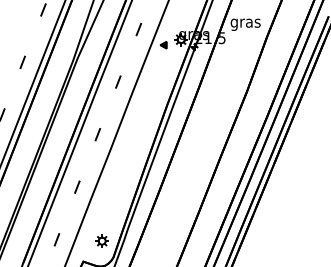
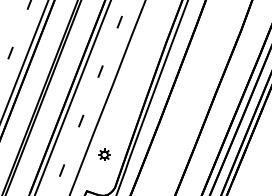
part: (101, 240) -> (103, 154), moved

